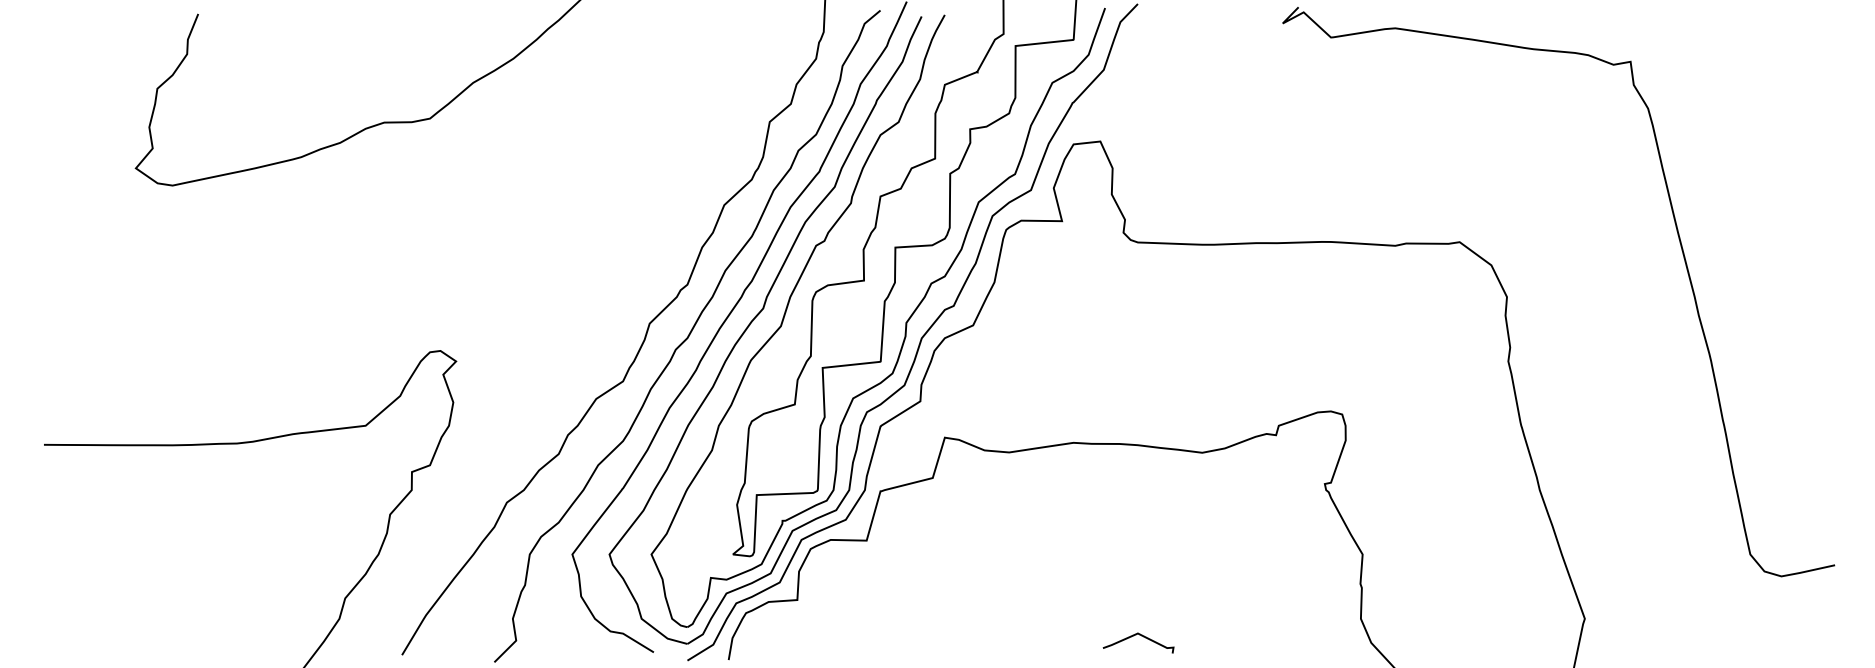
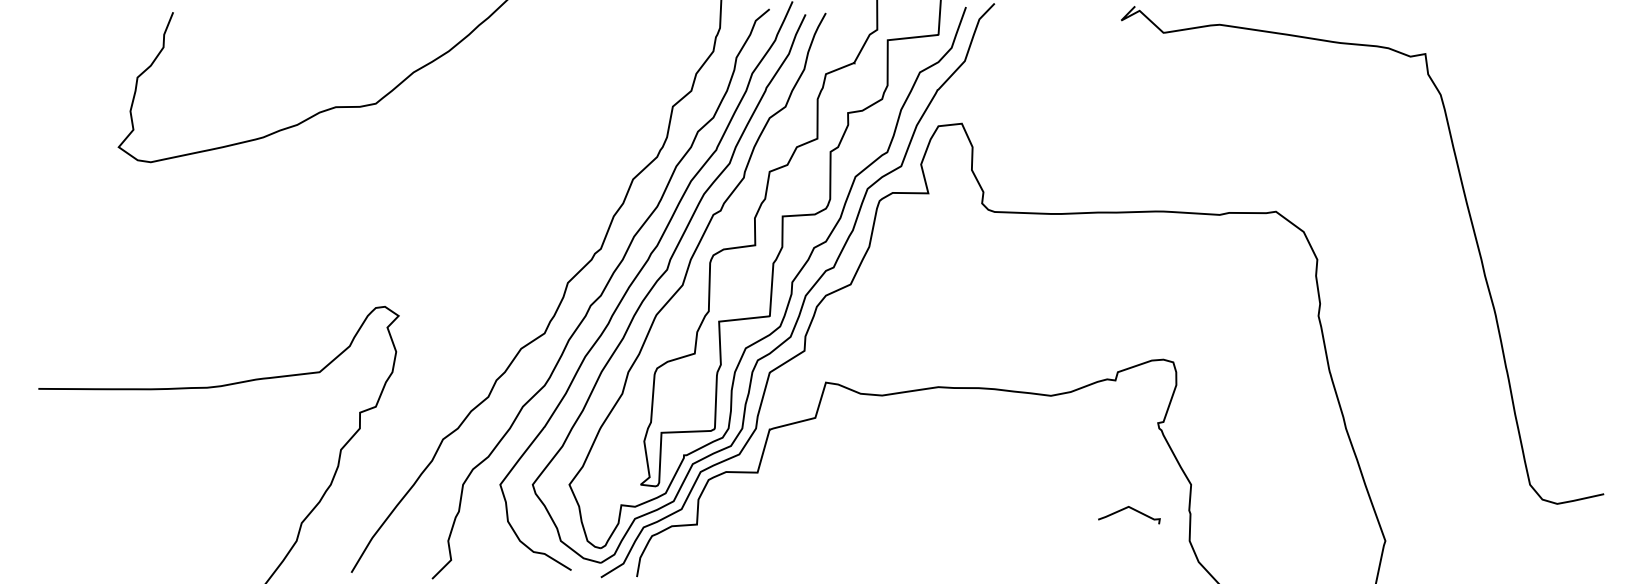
curve: (1141, 636) -> (1131, 509), moved

